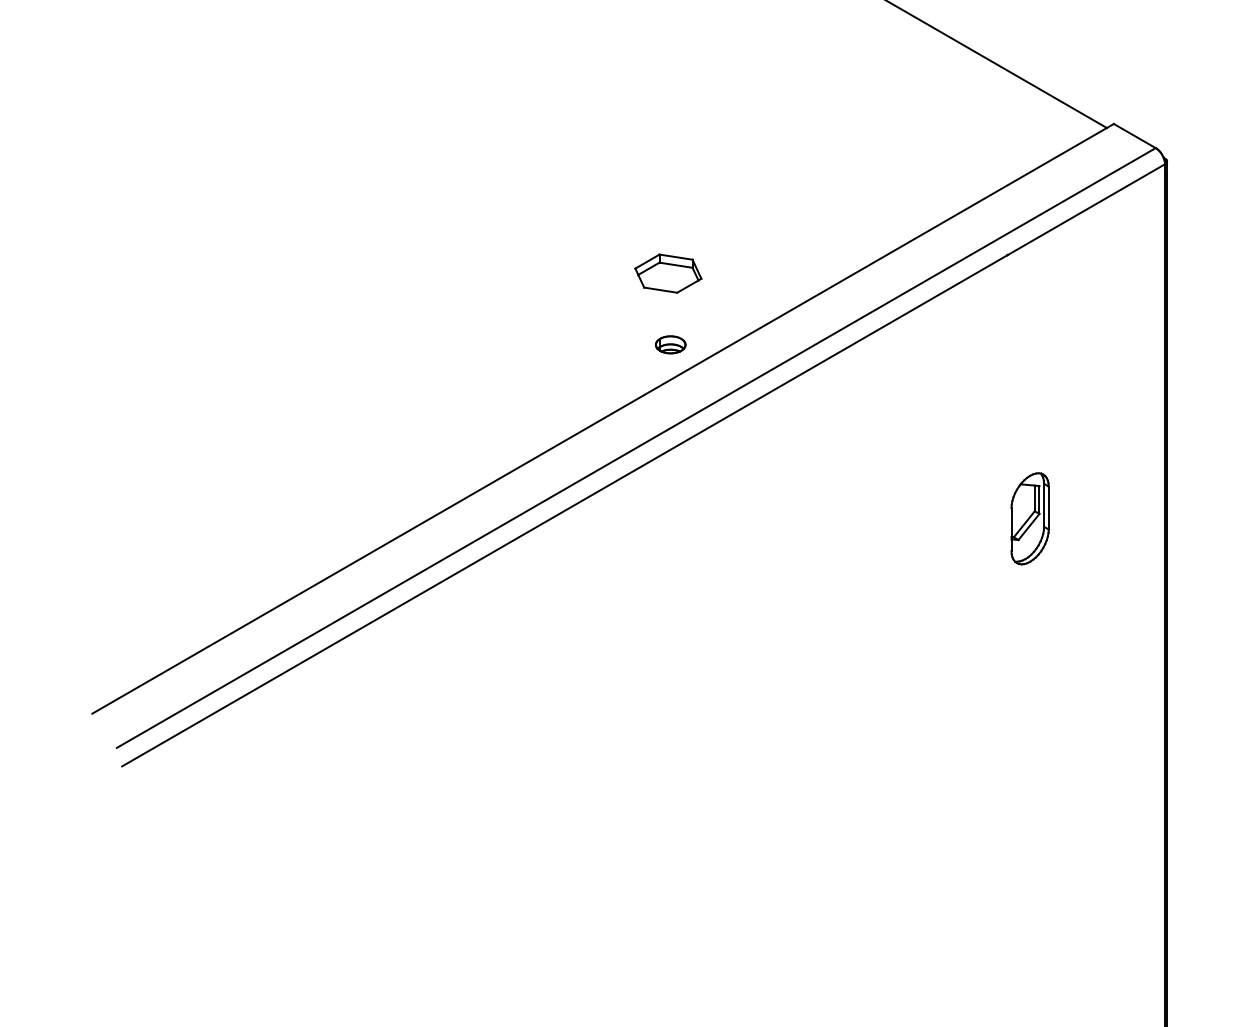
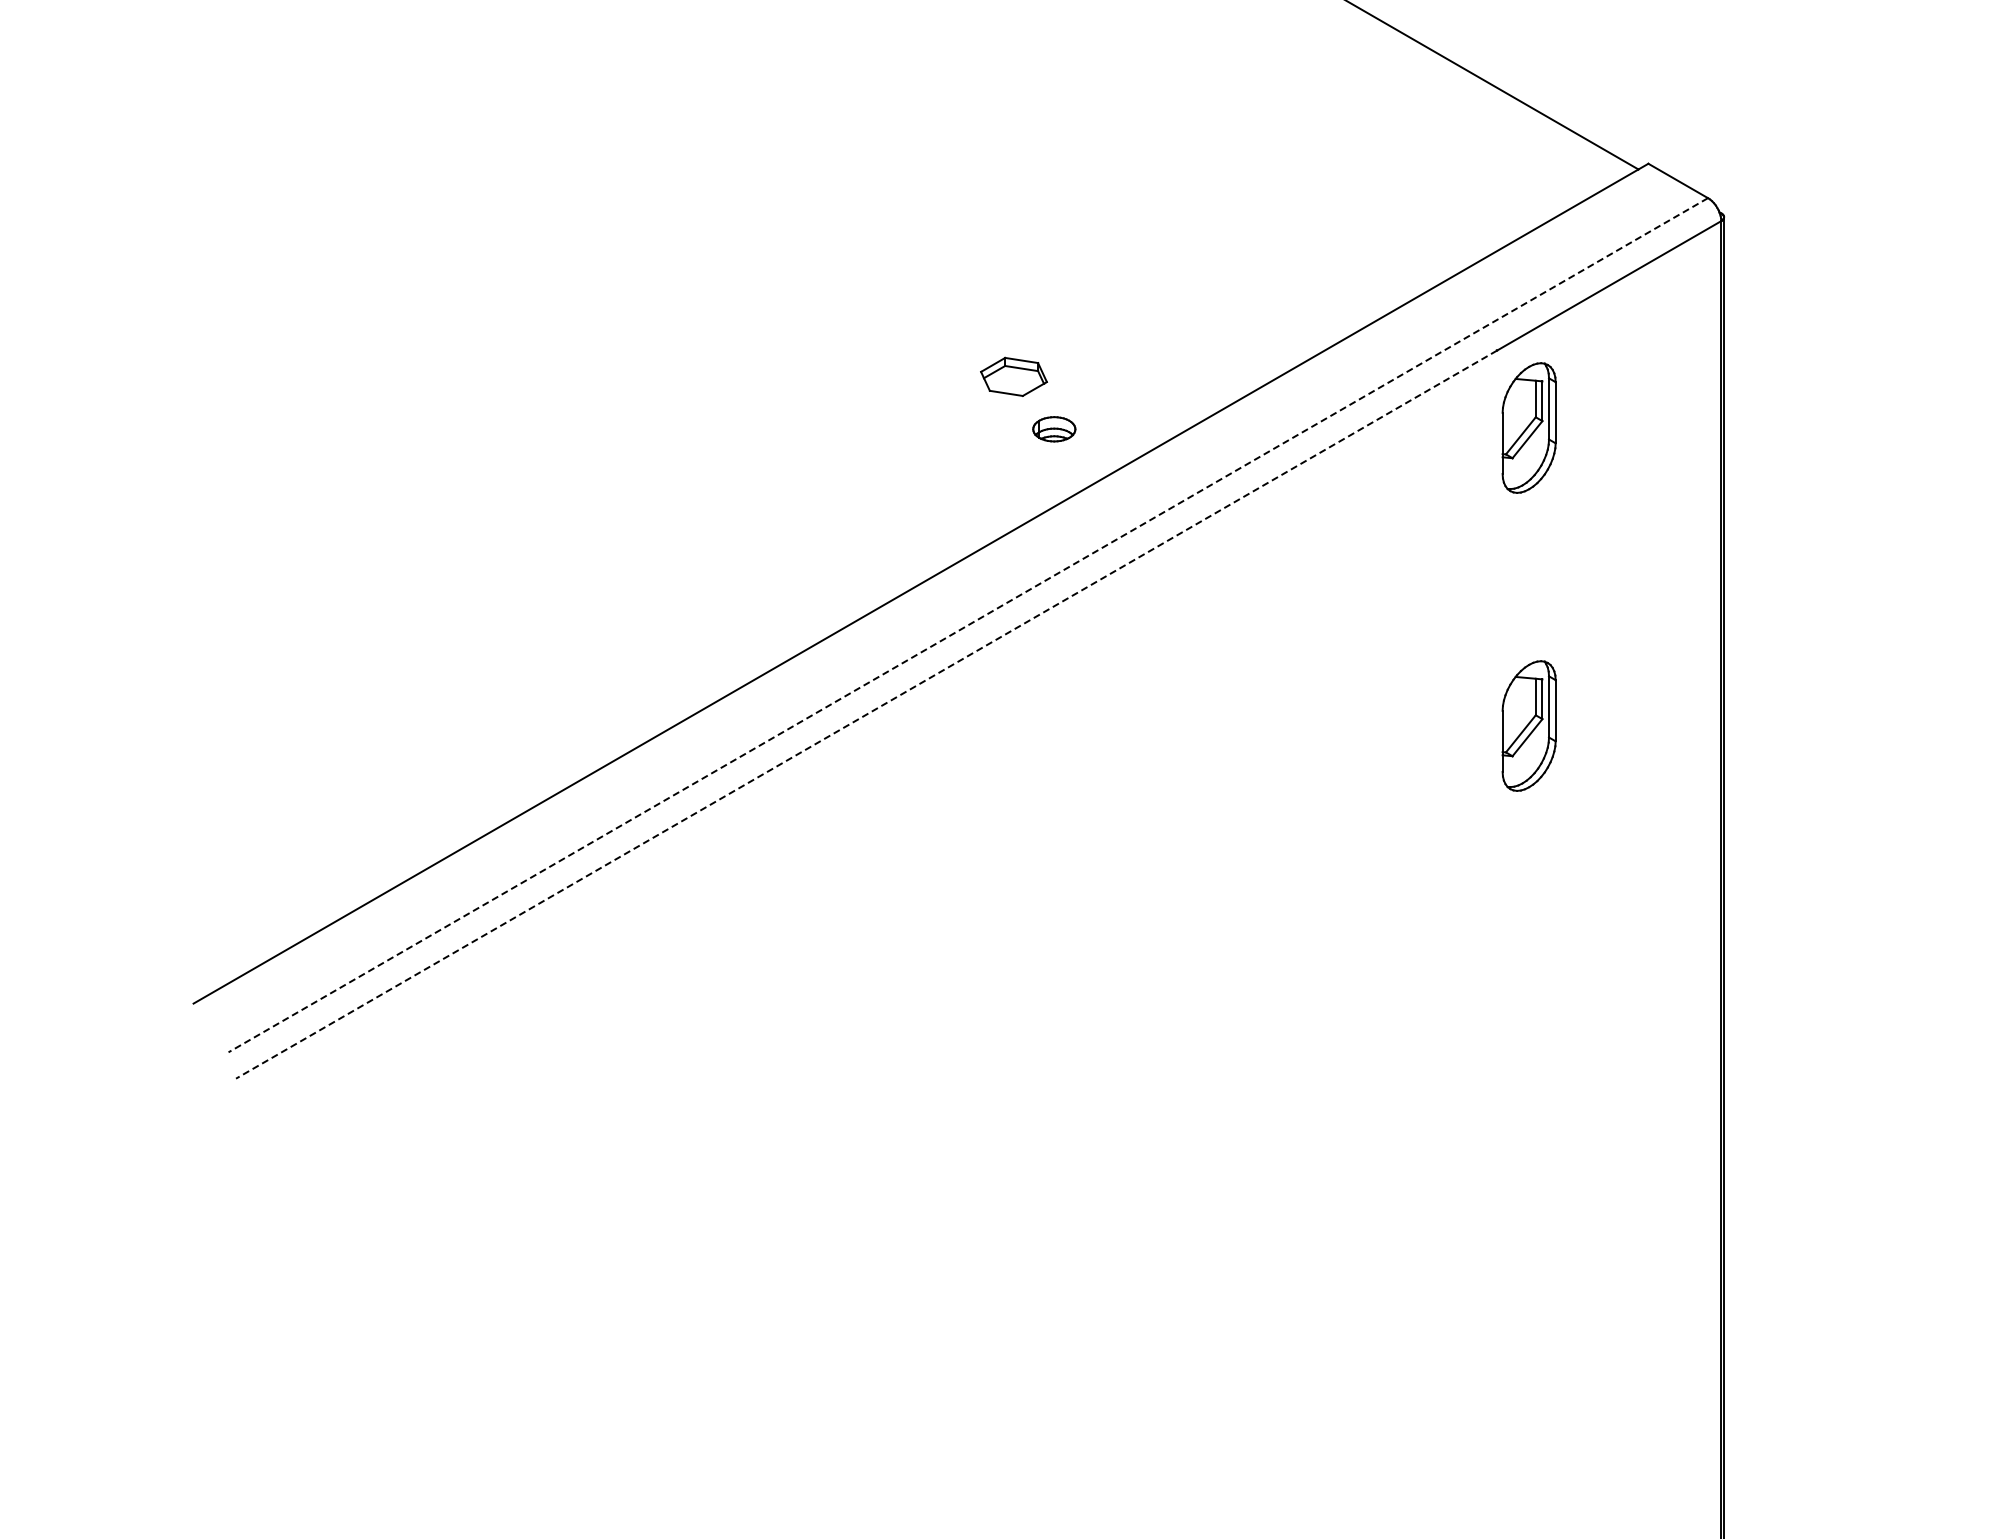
part: (668, 273) -> (1013, 376), size x0.7
part: (1029, 309) -> (1528, 427), added
part: (670, 344) -> (1054, 429), moved
line: (635, 448) -> (967, 625), solid -> dashed
line: (564, 510) -> (866, 714), solid -> dashed

